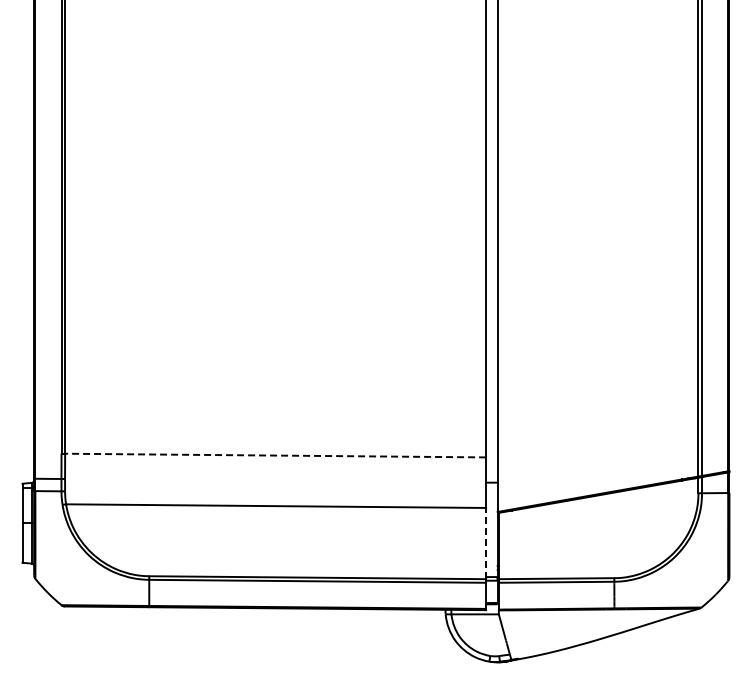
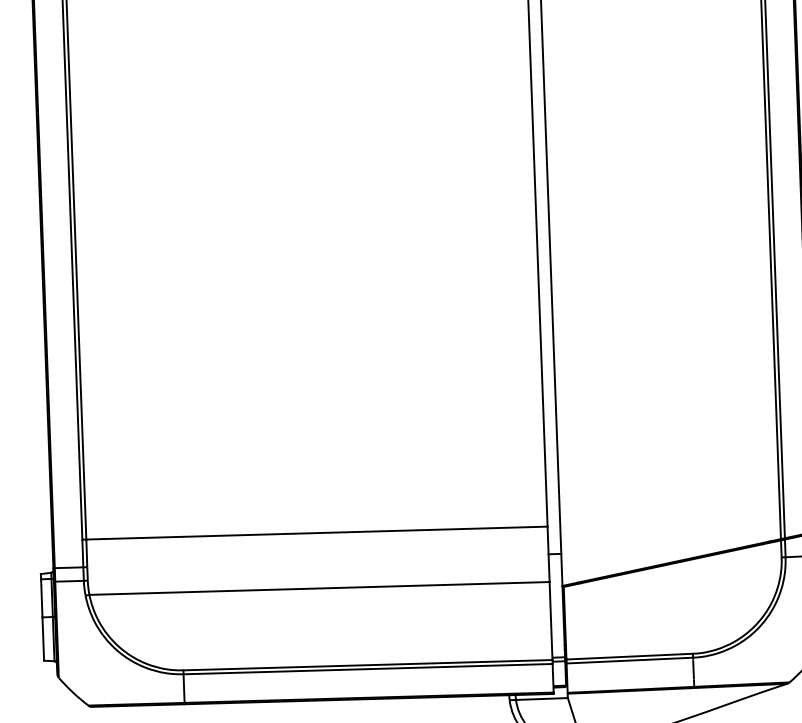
line: (275, 455) -> (316, 533), dashed -> solid
line: (486, 543) -> (551, 620), dashed -> solid

